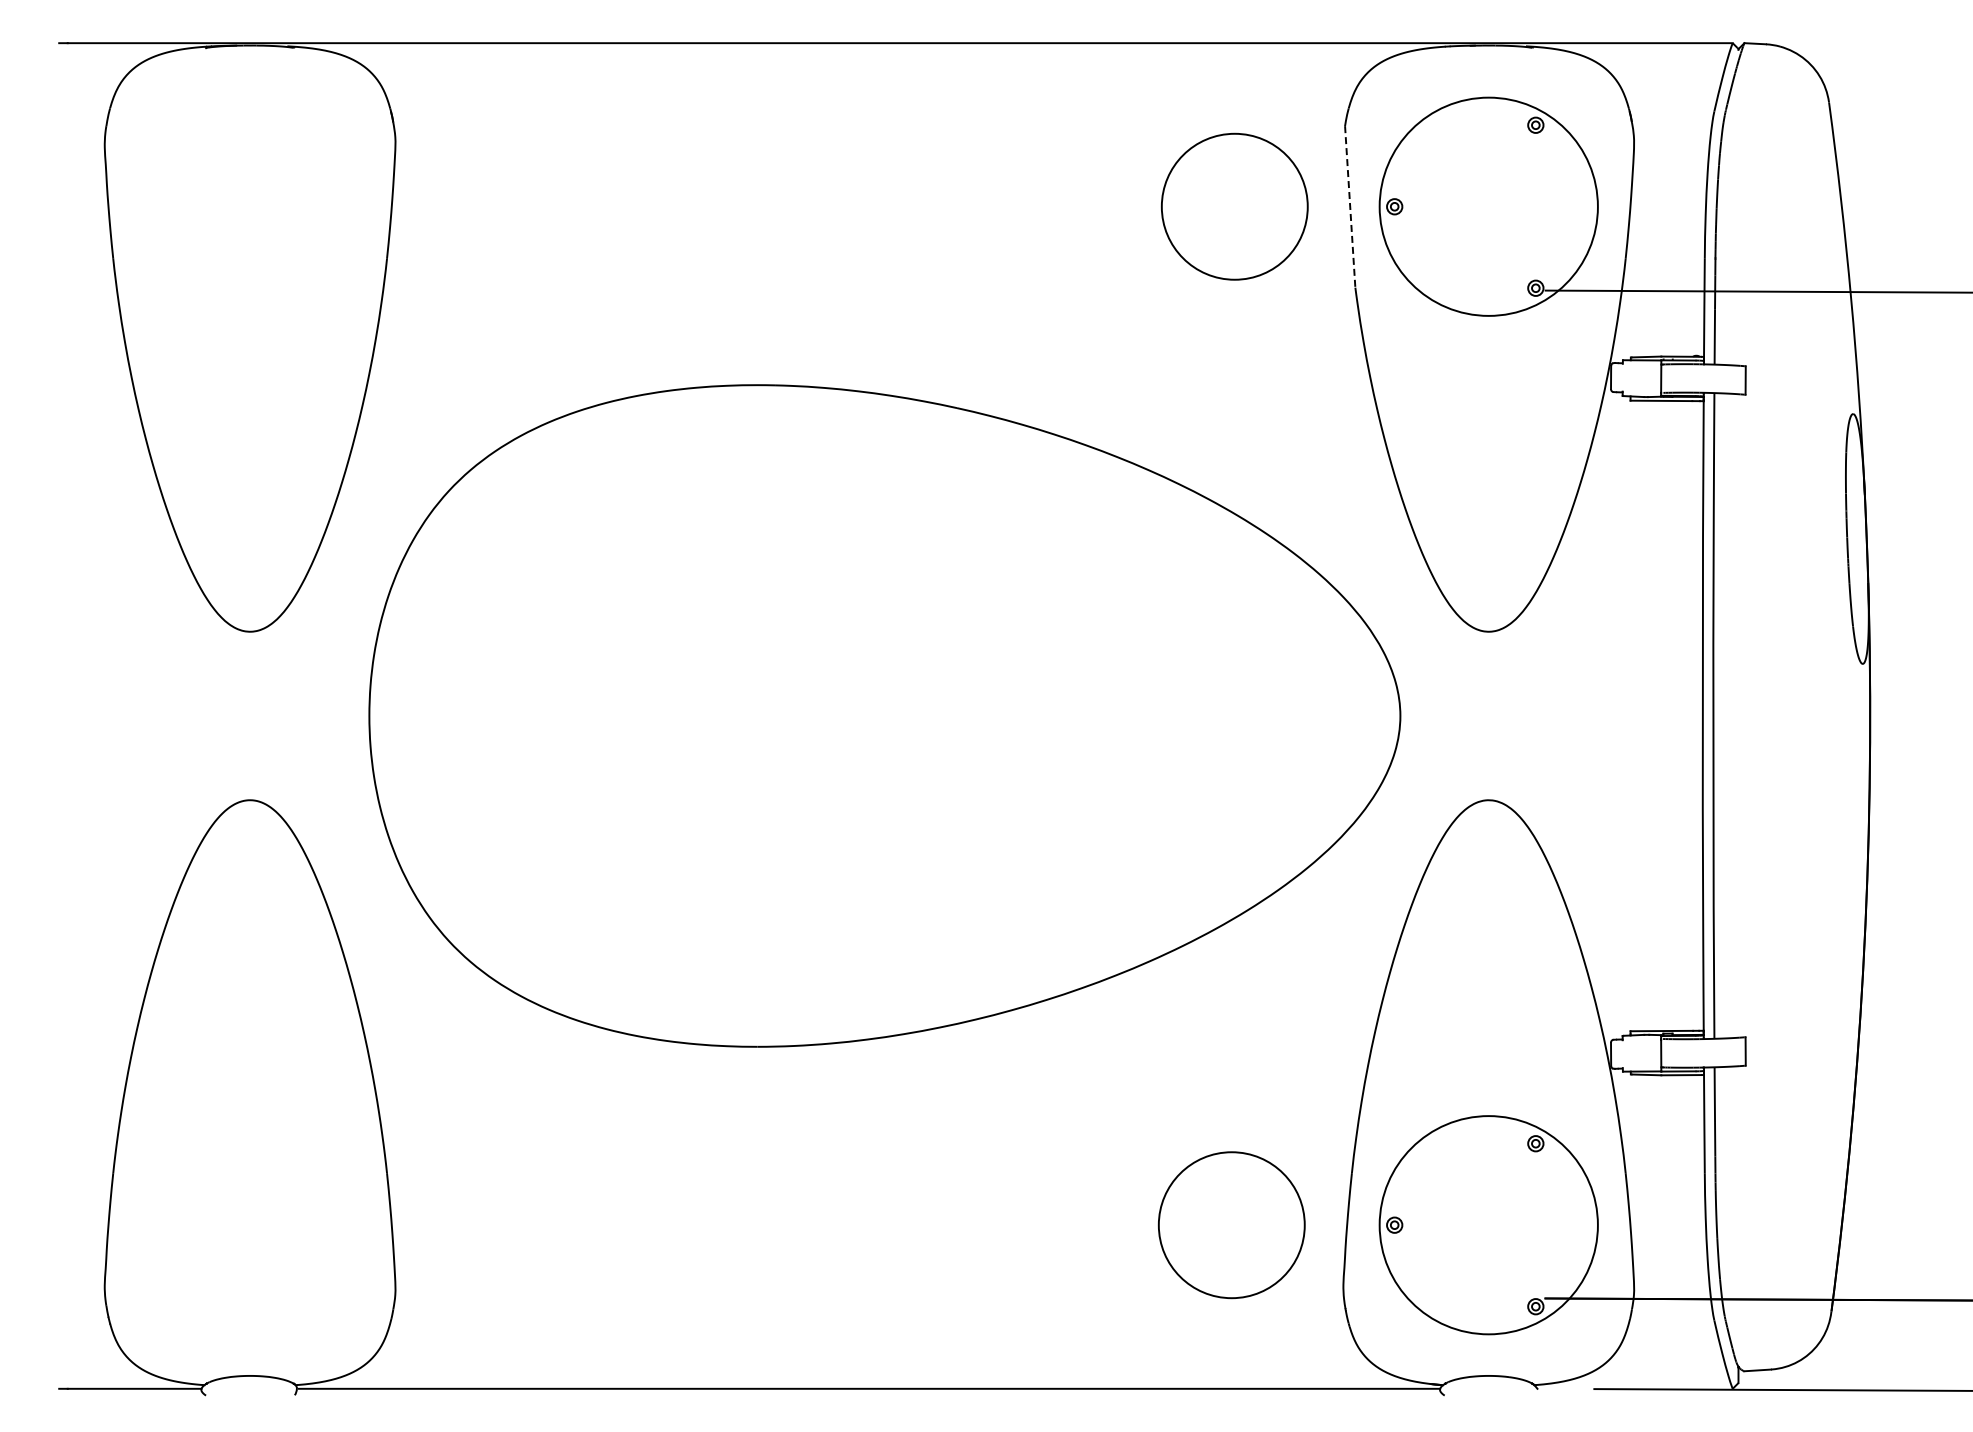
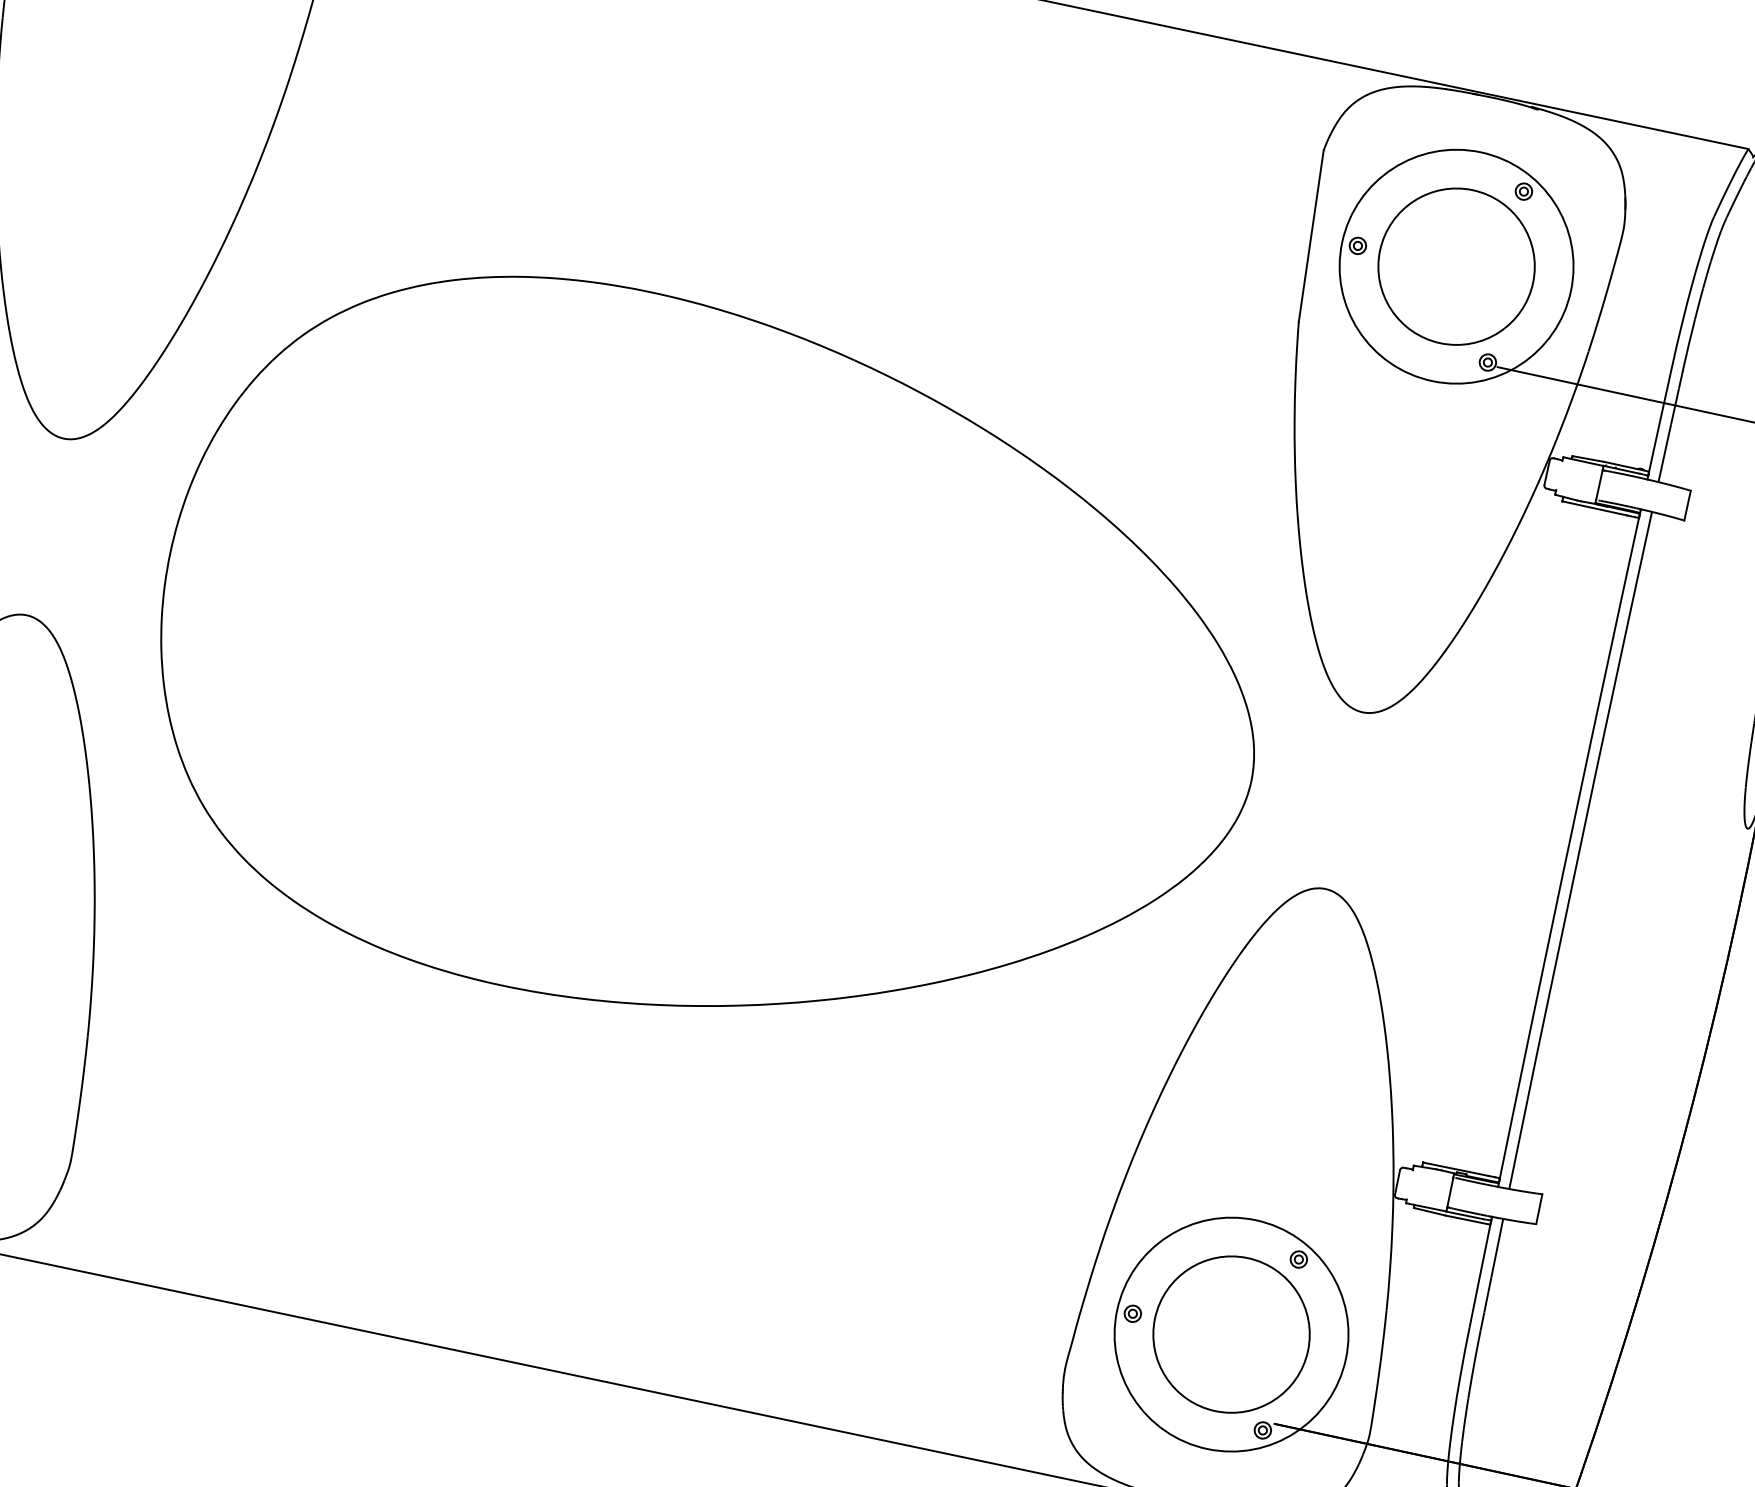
circle: (1234, 206) -> (1456, 266), moved
line: (1350, 206) -> (1311, 235), dashed -> solid
circle: (1231, 1225) -> (1231, 1334), moved

